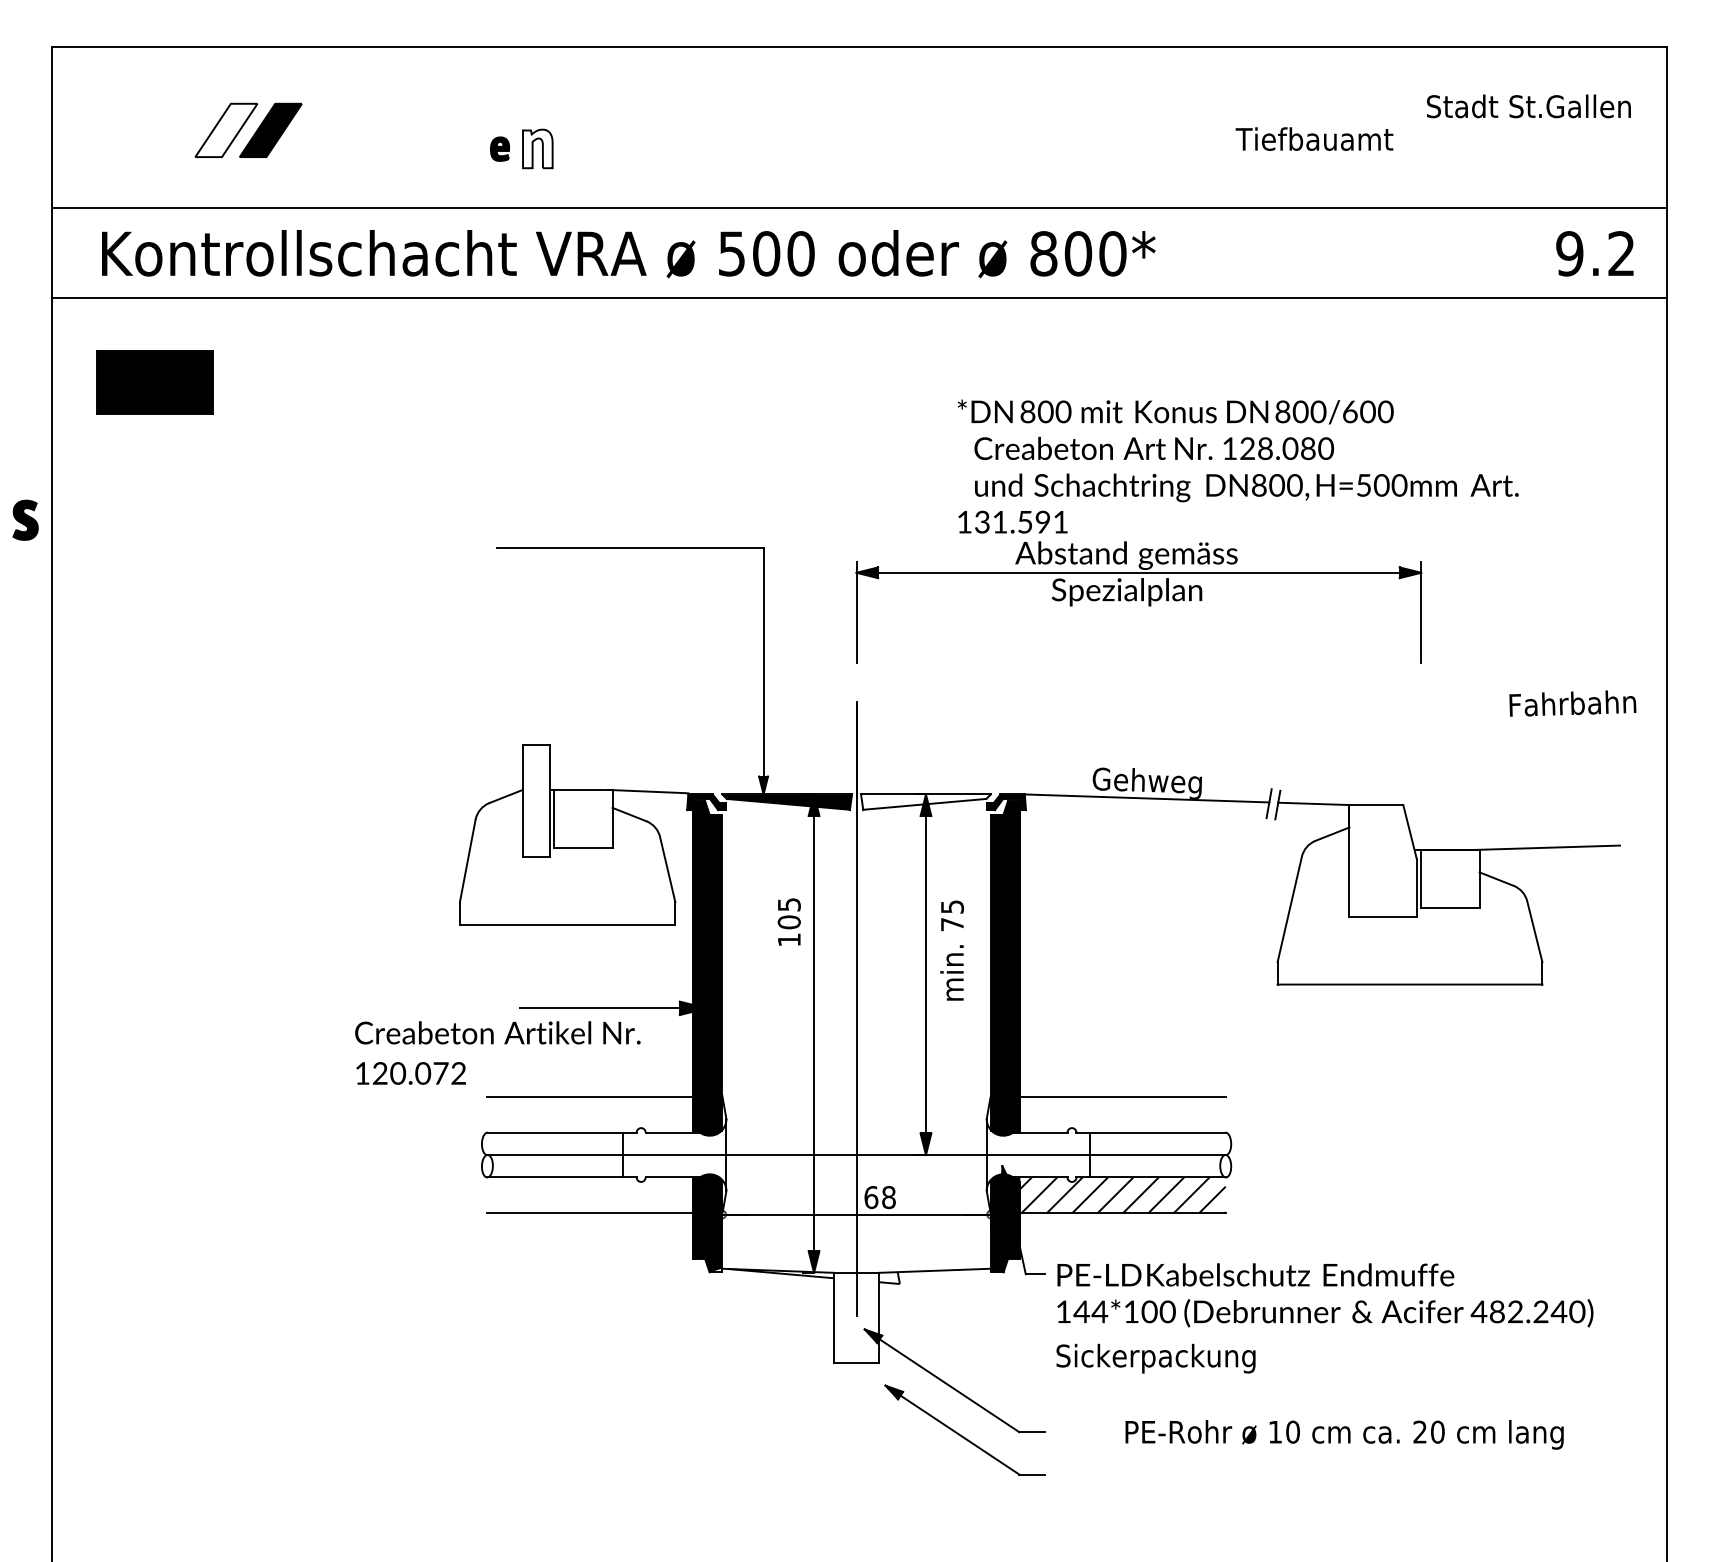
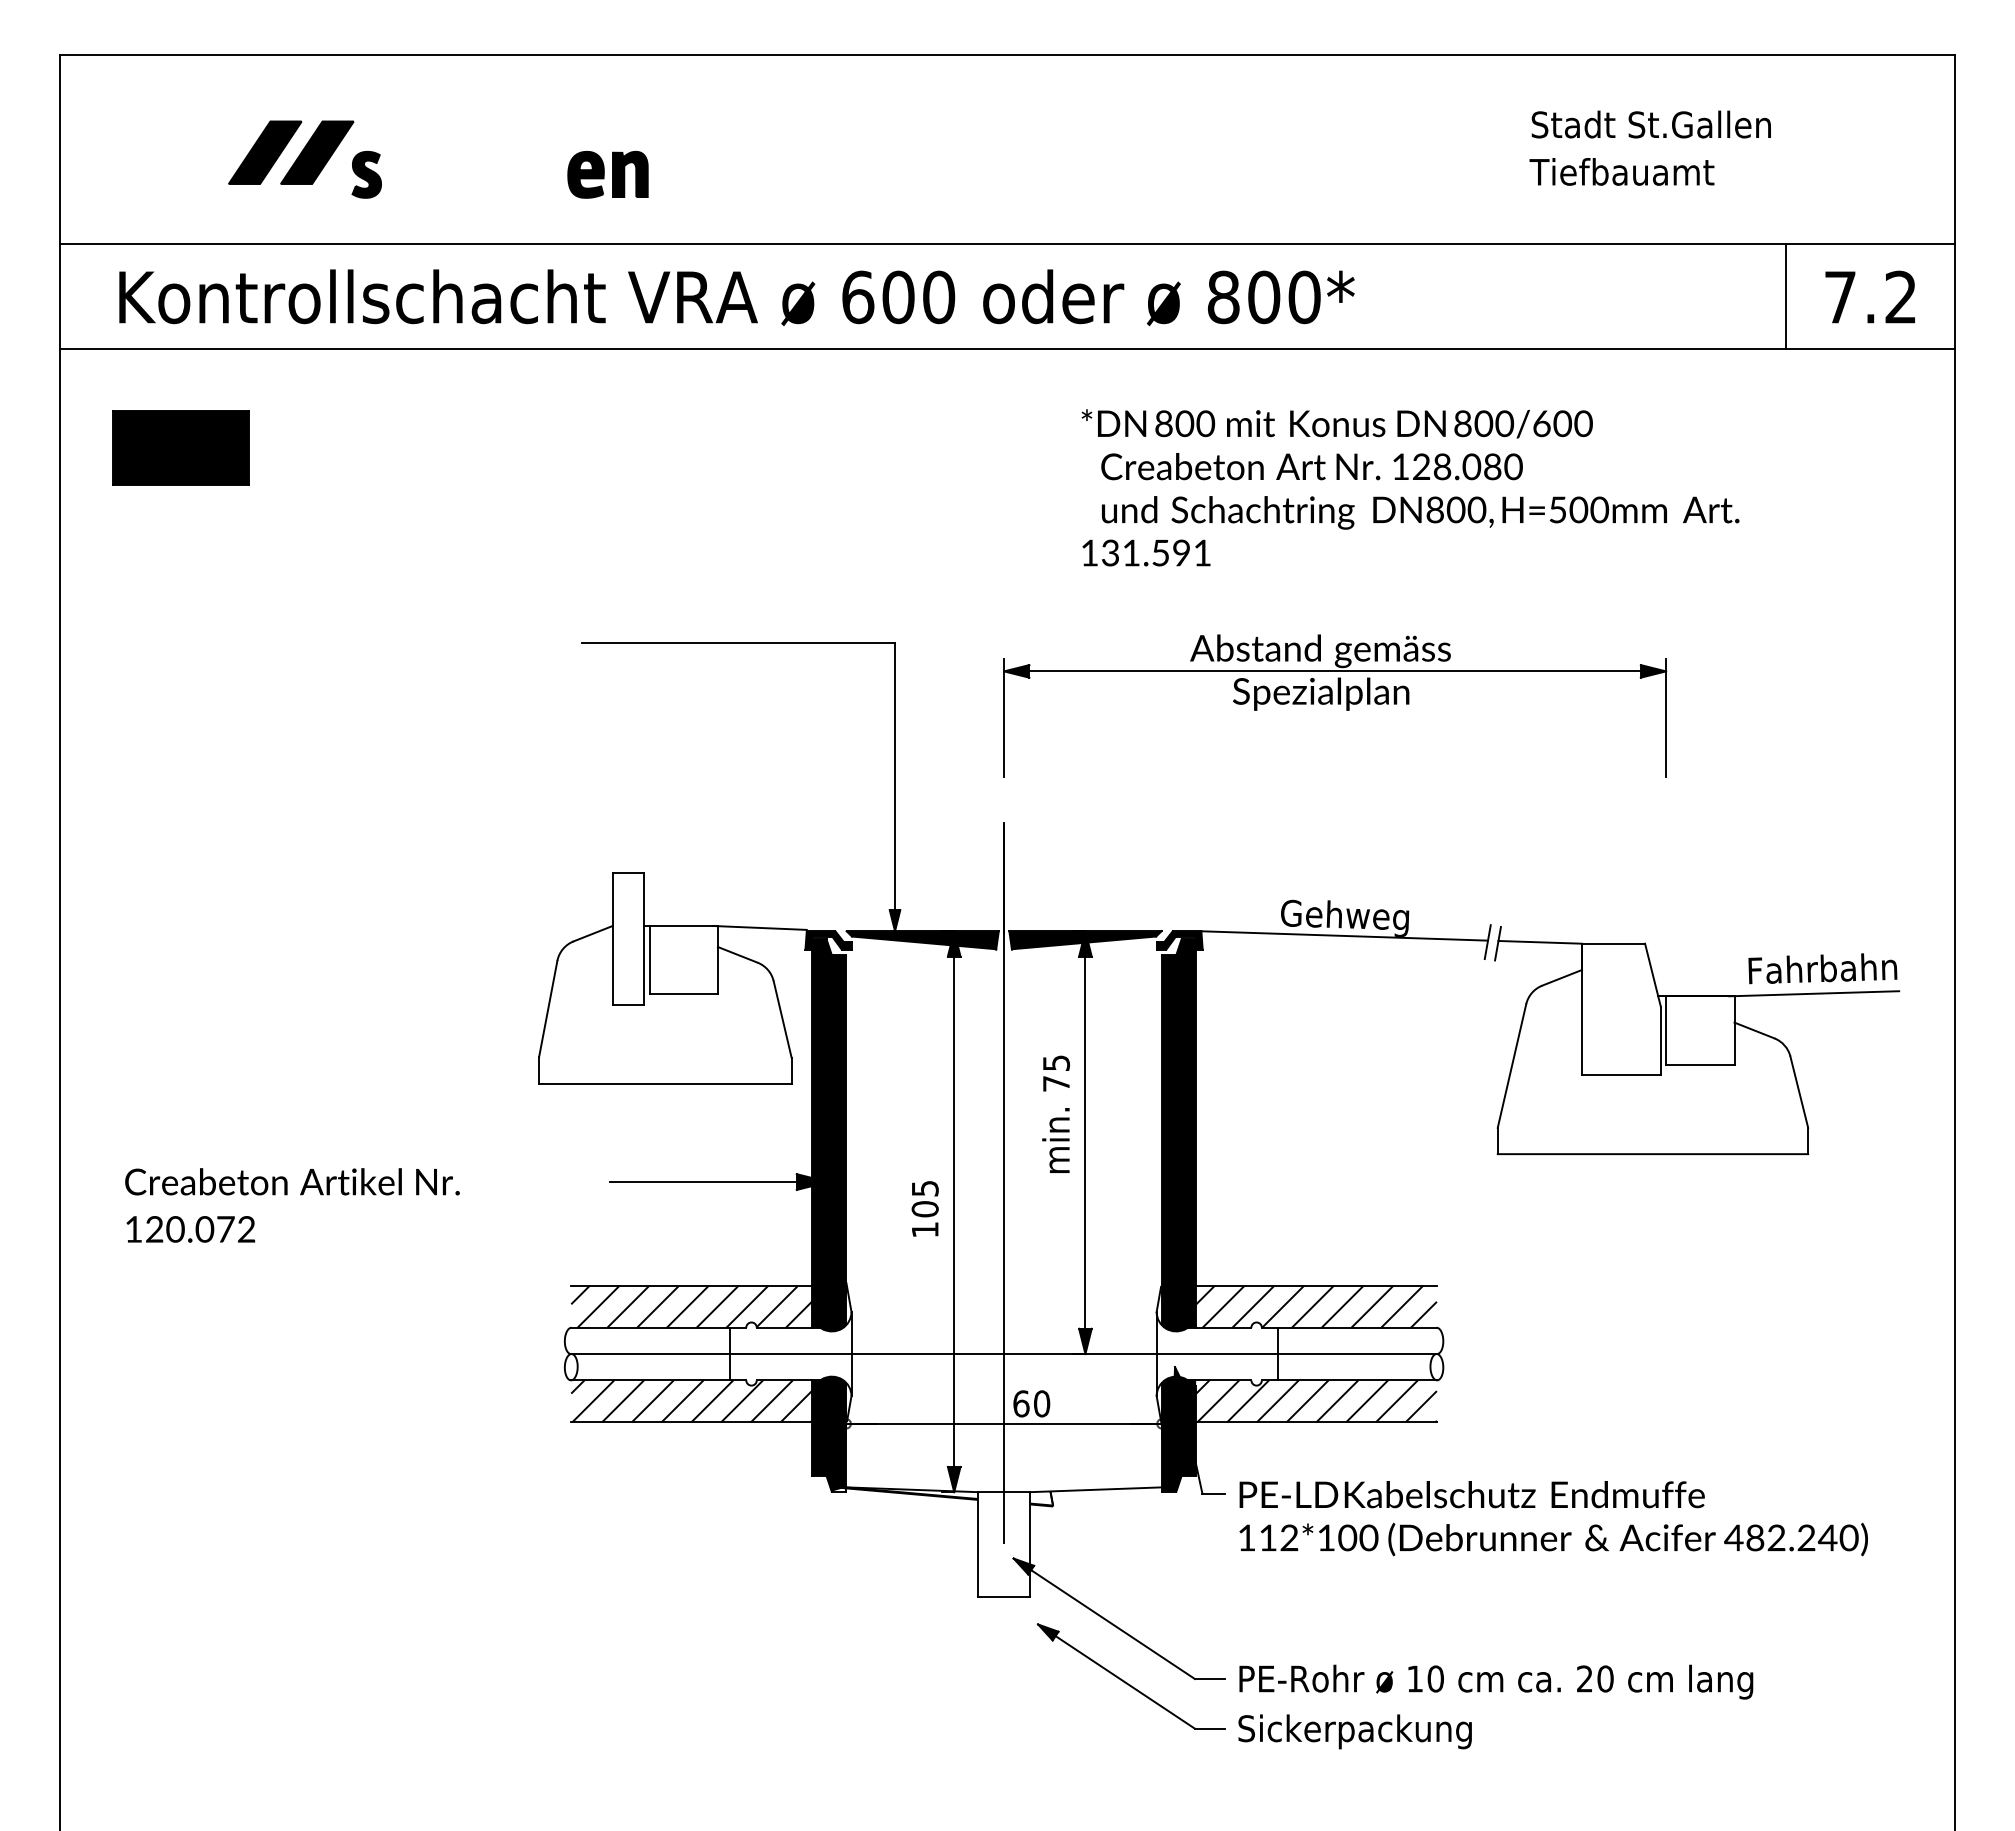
text: (1528, 106) -> (1650, 124), moved
fill: (225, 130) -> (264, 152), added
text: (1314, 138) -> (1621, 171), moved
part: (499, 149) -> (585, 174), size x1.67
fill: (537, 149) -> (629, 174), added
text: (732, 253) -> (858, 297), 500 -> 600
line: (1523, 253) -> (1786, 296), added
text: (1569, 253) -> (1840, 297), 9.2 -> 7.2
text: (1238, 466) -> (1410, 487), moved
part: (25, 520) -> (366, 174), moved
text: (1572, 703) -> (1822, 968), moved
fill: (926, 802) -> (1085, 940), added
text: (788, 921) -> (924, 1208), moved
text: (951, 949) -> (1055, 1113), moved
text: (497, 1053) -> (292, 1205), moved
hatch: (589, 1114) -> (691, 1306), added
hatch: (1123, 1114) -> (1316, 1306), added
hatch: (589, 1195) -> (691, 1401), added
text: (889, 1197) -> (1042, 1403), 68 -> 60
hatch: (804, 1276) -> (942, 1496), added
text: (1090, 1311) -> (1278, 1537), 144*100 -> 112*100
text: (1155, 1358) -> (1354, 1731), moved
text: (1344, 1434) -> (1496, 1681), moved

